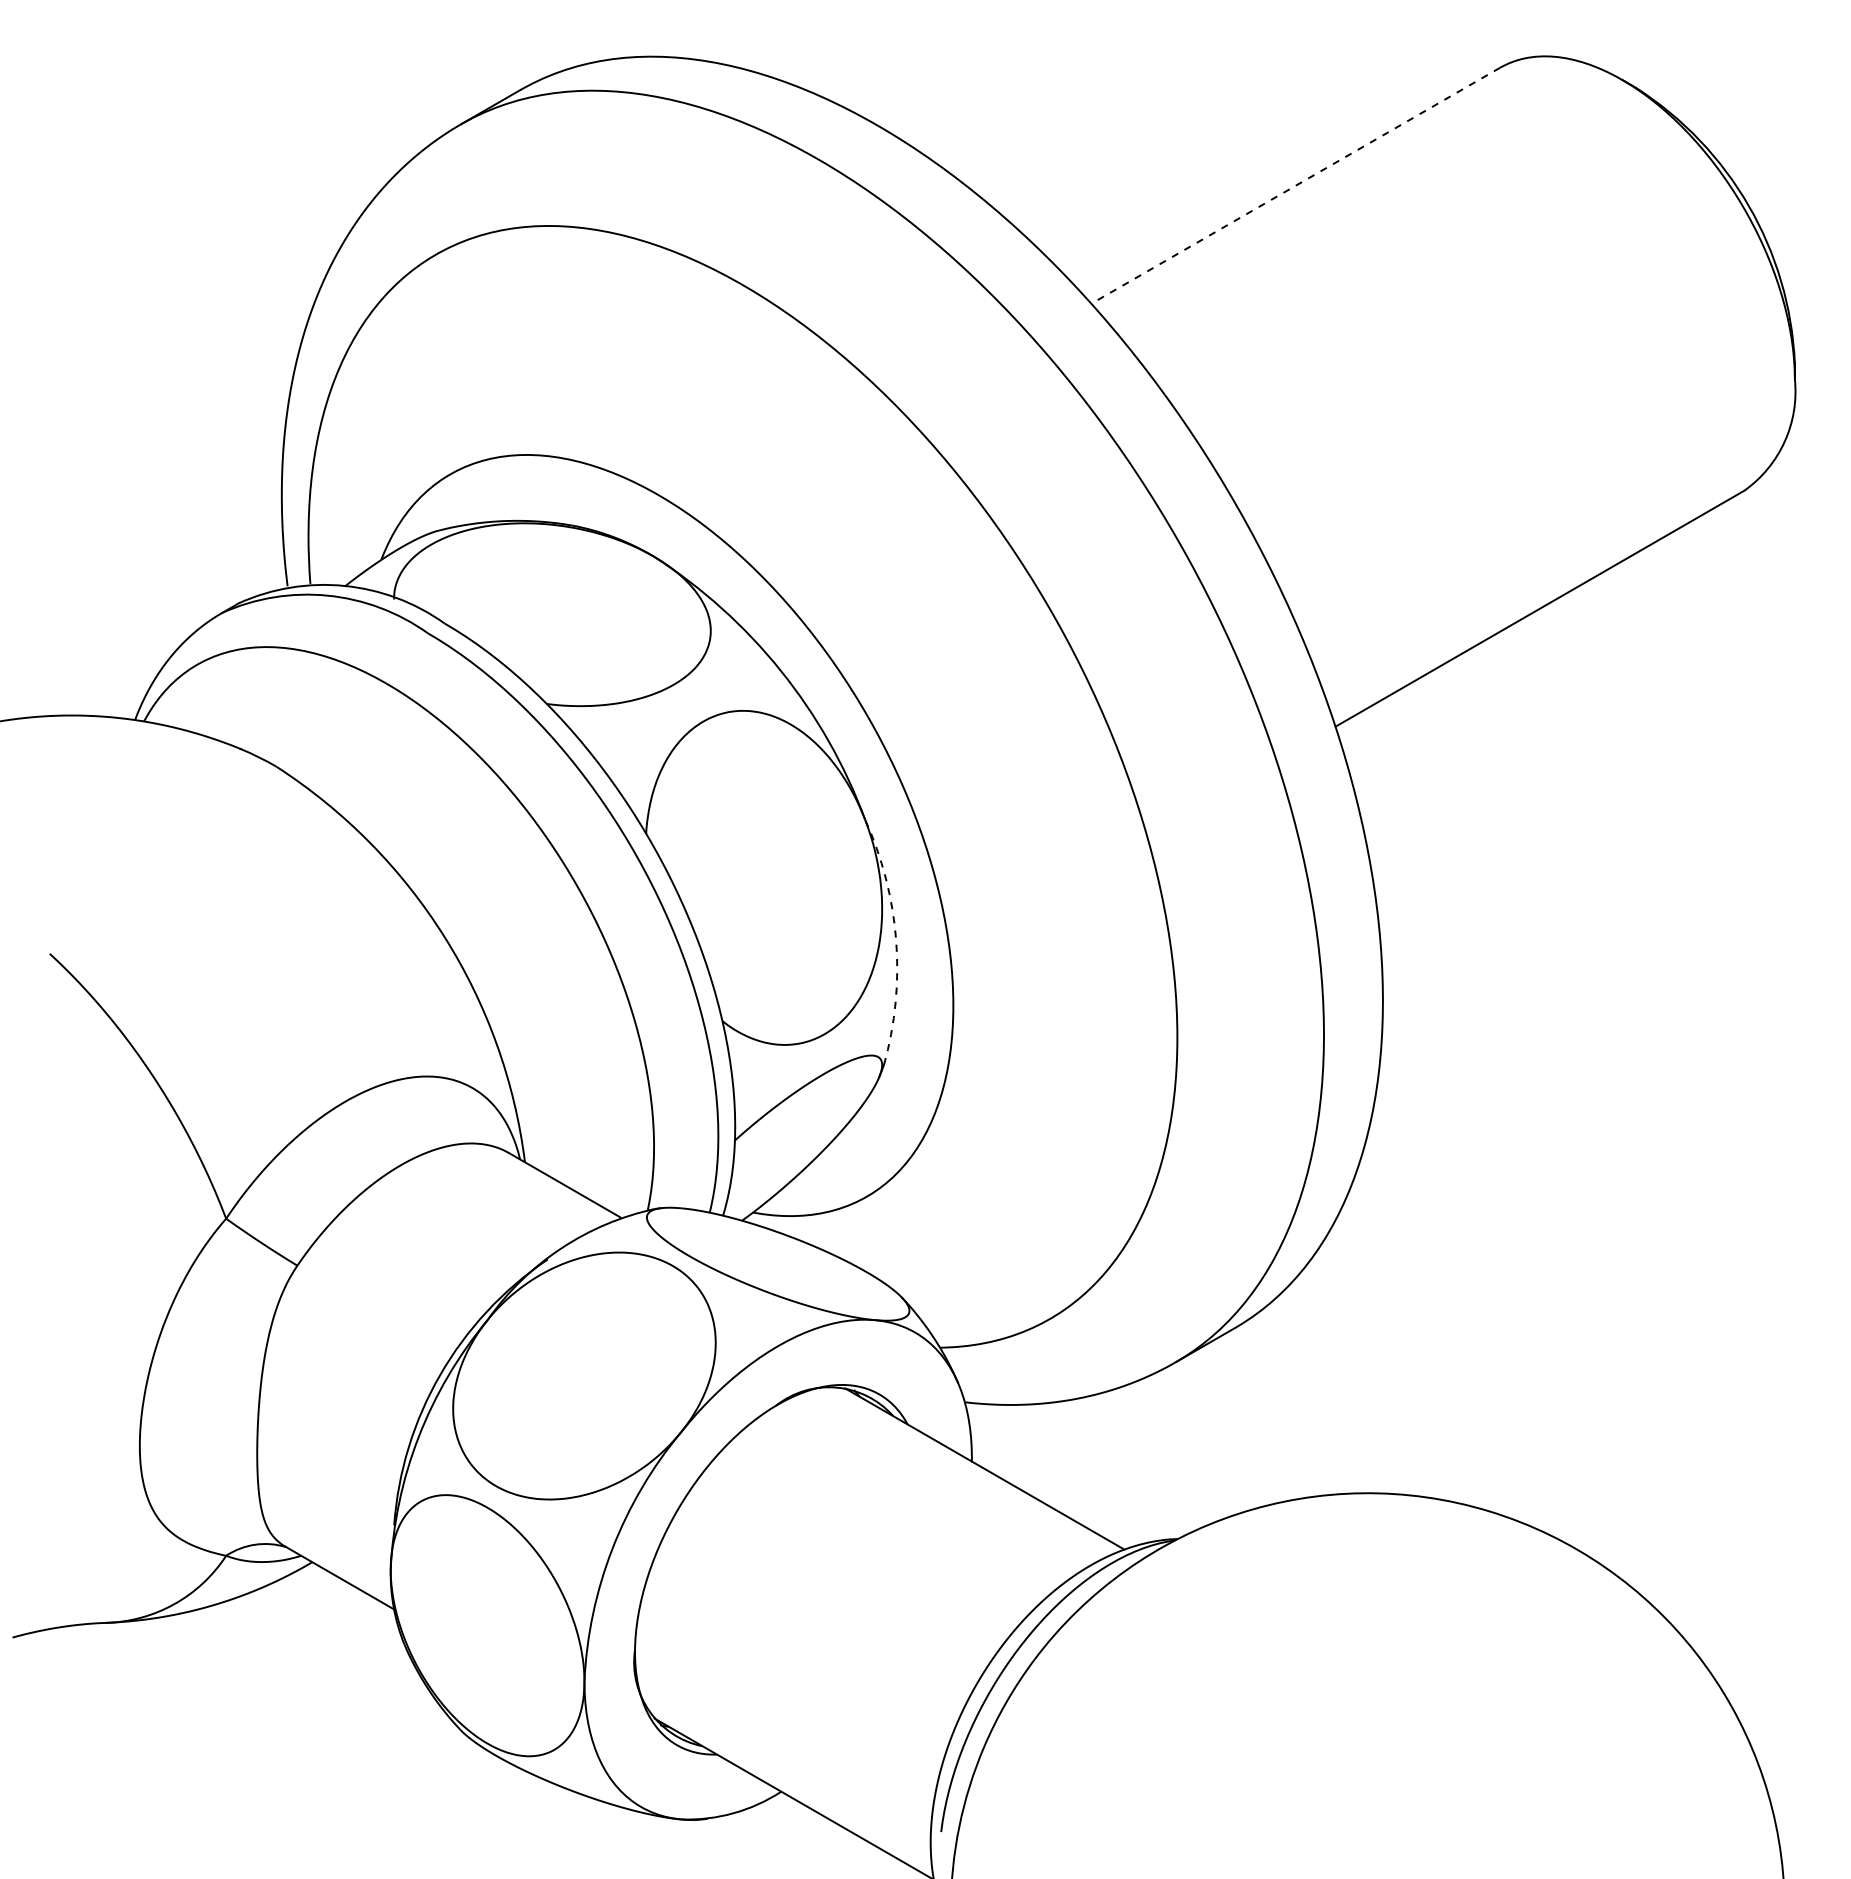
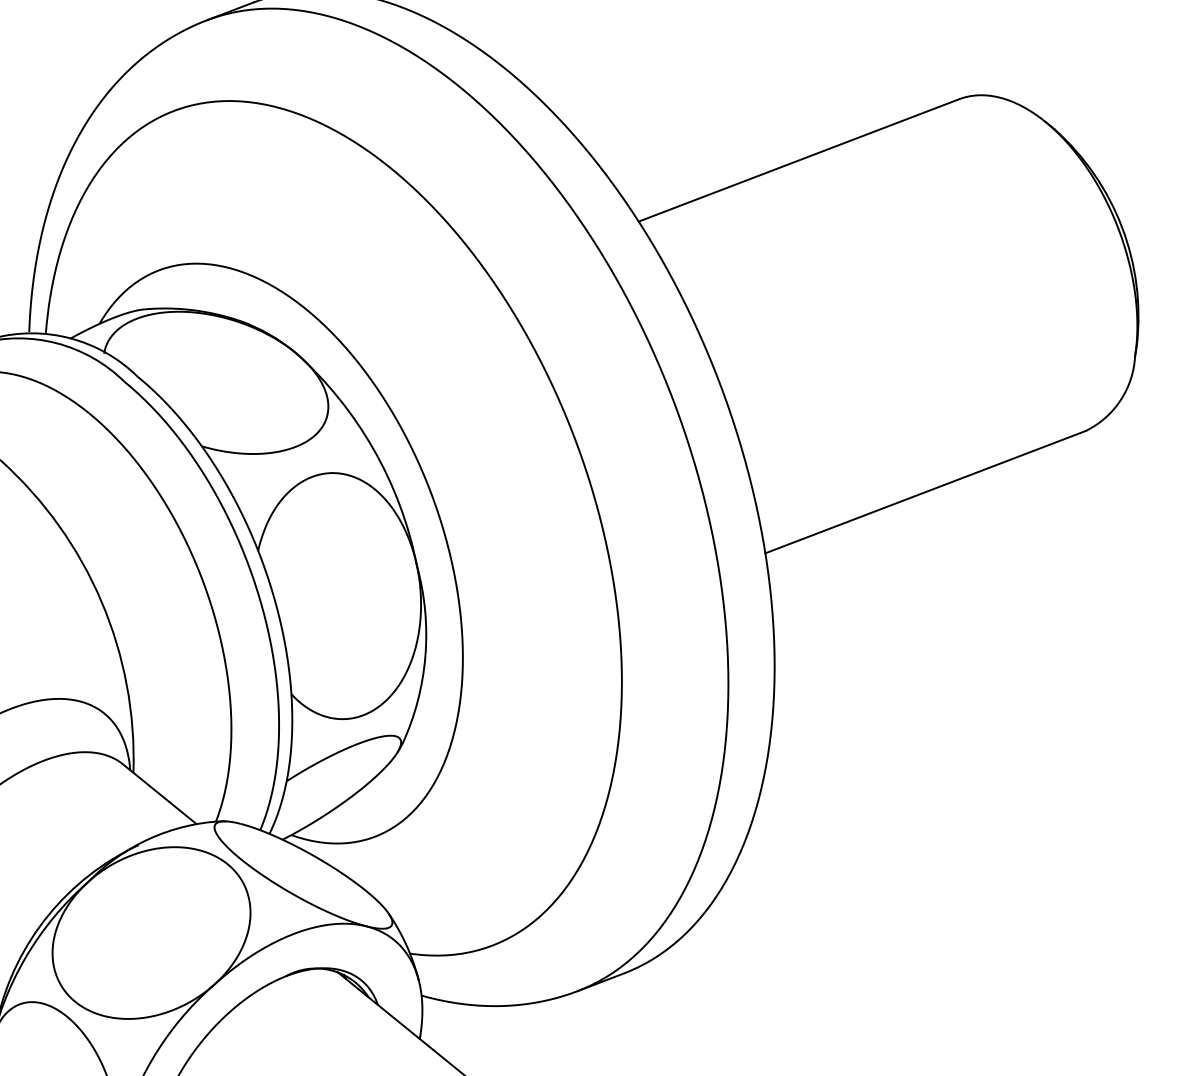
line: (1295, 185) -> (798, 160), dashed -> solid
arc: (896, 940) -> (425, 656), dashed -> solid

